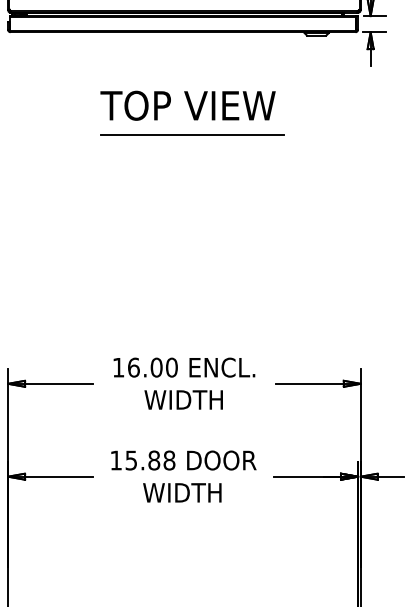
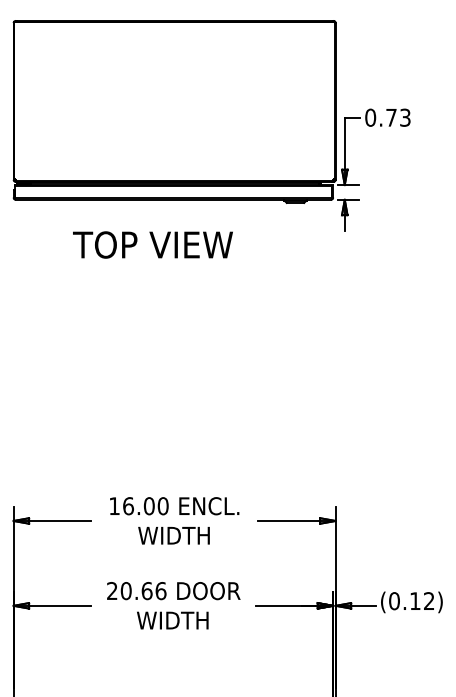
text: (187, 105) -> (152, 244), moved
line: (191, 134) -> (181, 293), removed
text: (142, 461) -> (136, 591), 15.88 -> 20.66

